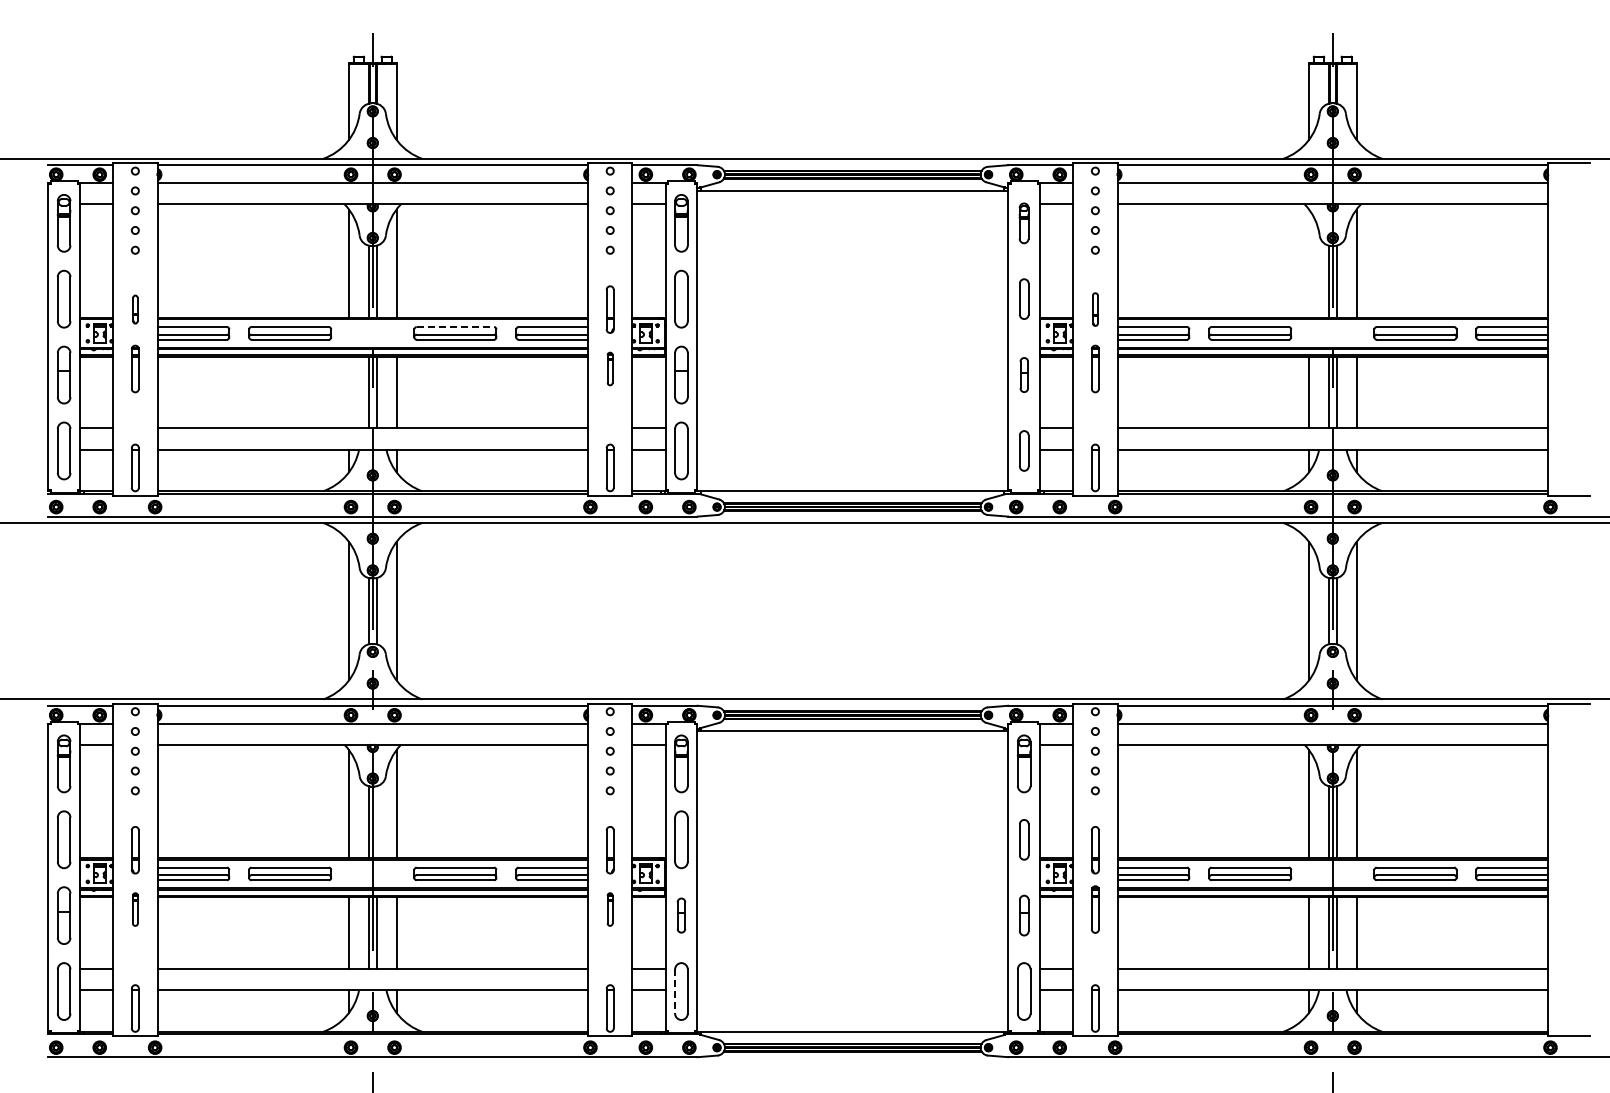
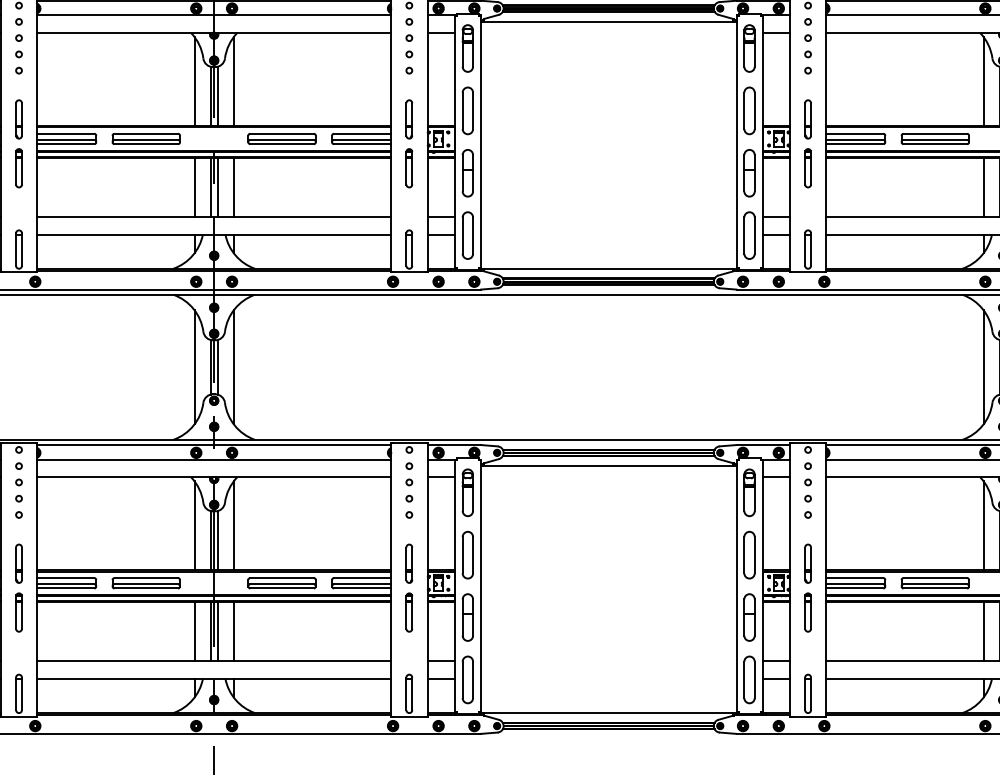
part: (1023, 223) -> (749, 48), size x1.43
line: (1309, 263) -> (984, 81), added
part: (1024, 298) -> (749, 110), size x1.43
part: (135, 309) -> (19, 119), size x1.67
part: (1095, 309) -> (808, 119), size x1.43
line: (455, 327) -> (282, 134), dashed -> solid
part: (609, 368) -> (408, 167), size x1.43
part: (1024, 374) -> (749, 172), size x1.67
line: (349, 392) -> (195, 187), added
part: (1024, 450) -> (749, 235), size x1.43
line: (376, 822) -> (217, 540), added
part: (1024, 839) -> (749, 554), size x1.43
part: (135, 909) -> (19, 612), size x1.43
part: (609, 909) -> (408, 612), size x1.43
part: (681, 915) -> (467, 617), size x1.67
part: (1024, 915) -> (749, 617), size x1.43
line: (675, 992) -> (462, 680), dashed -> solid

